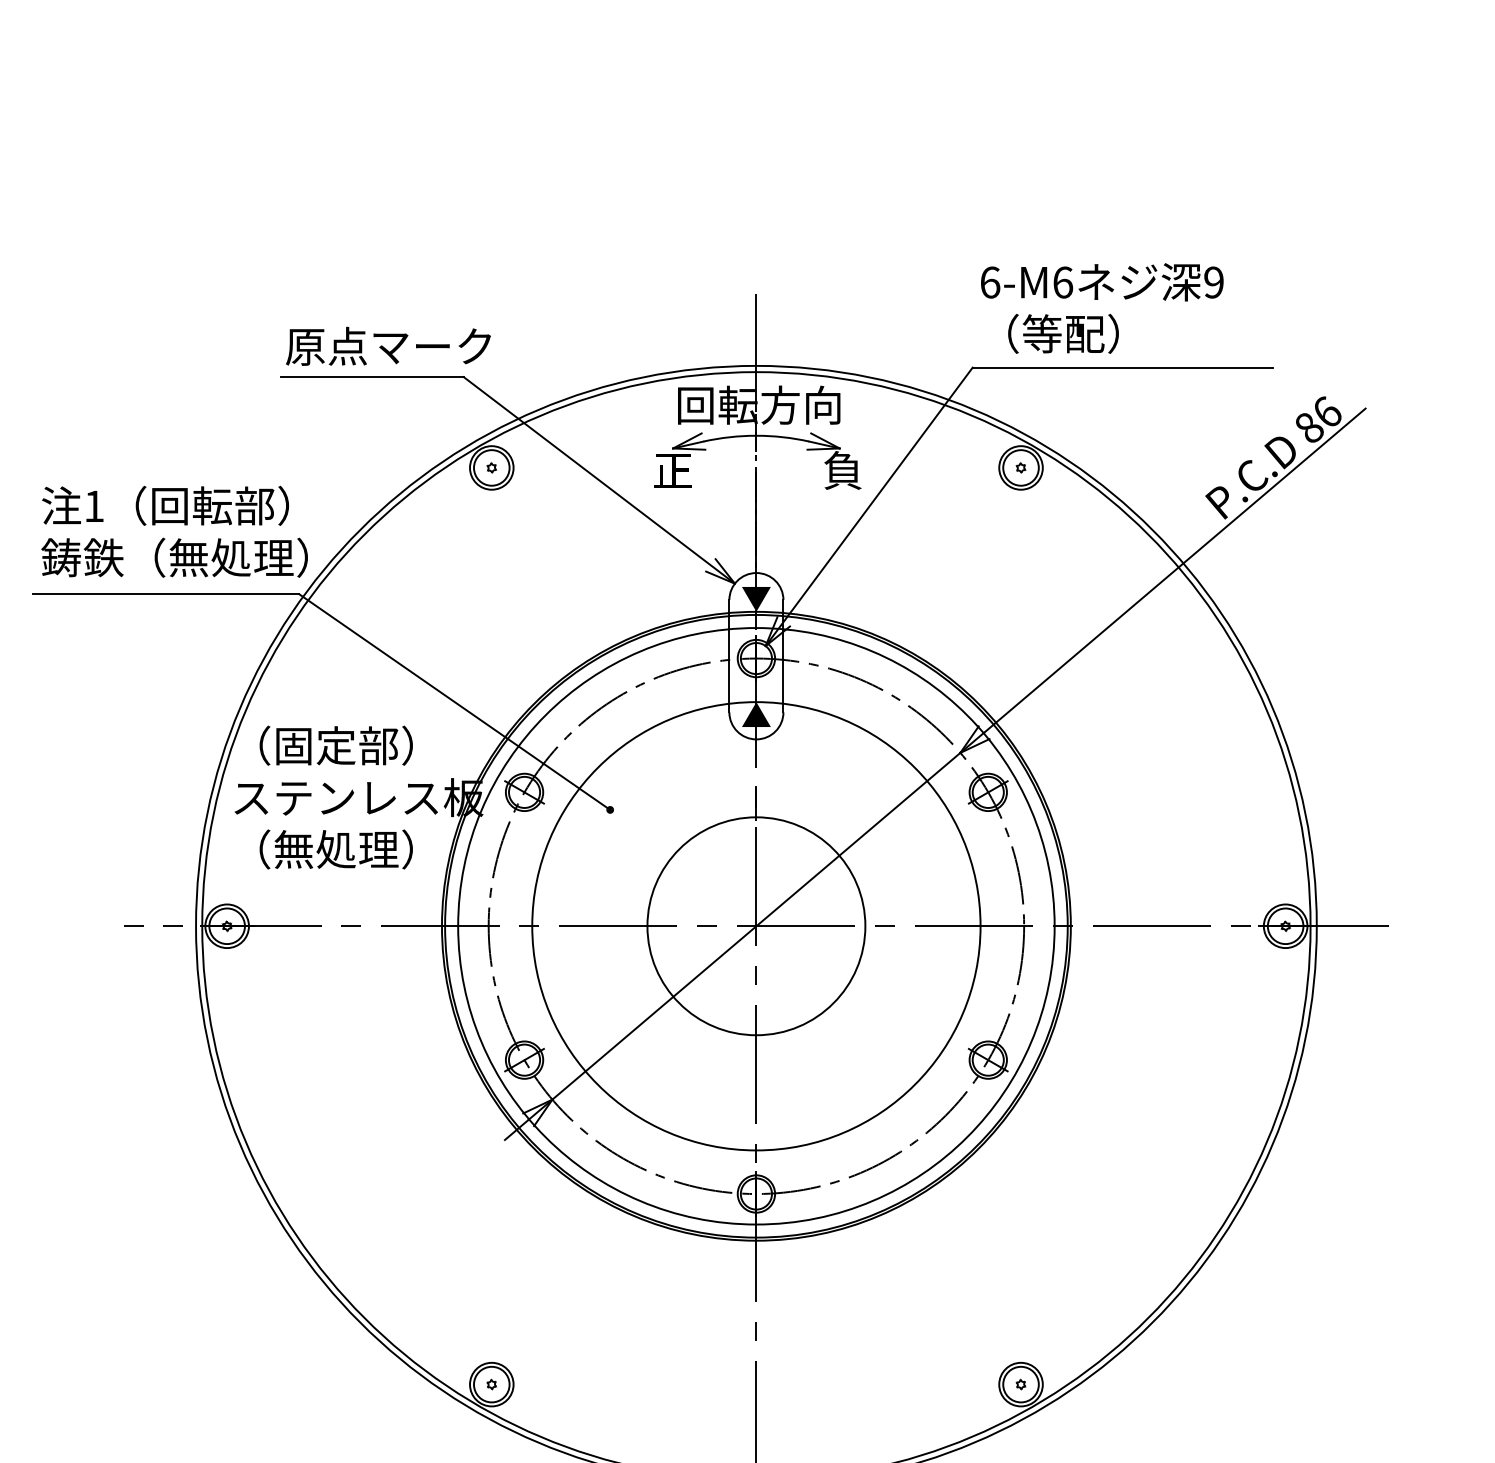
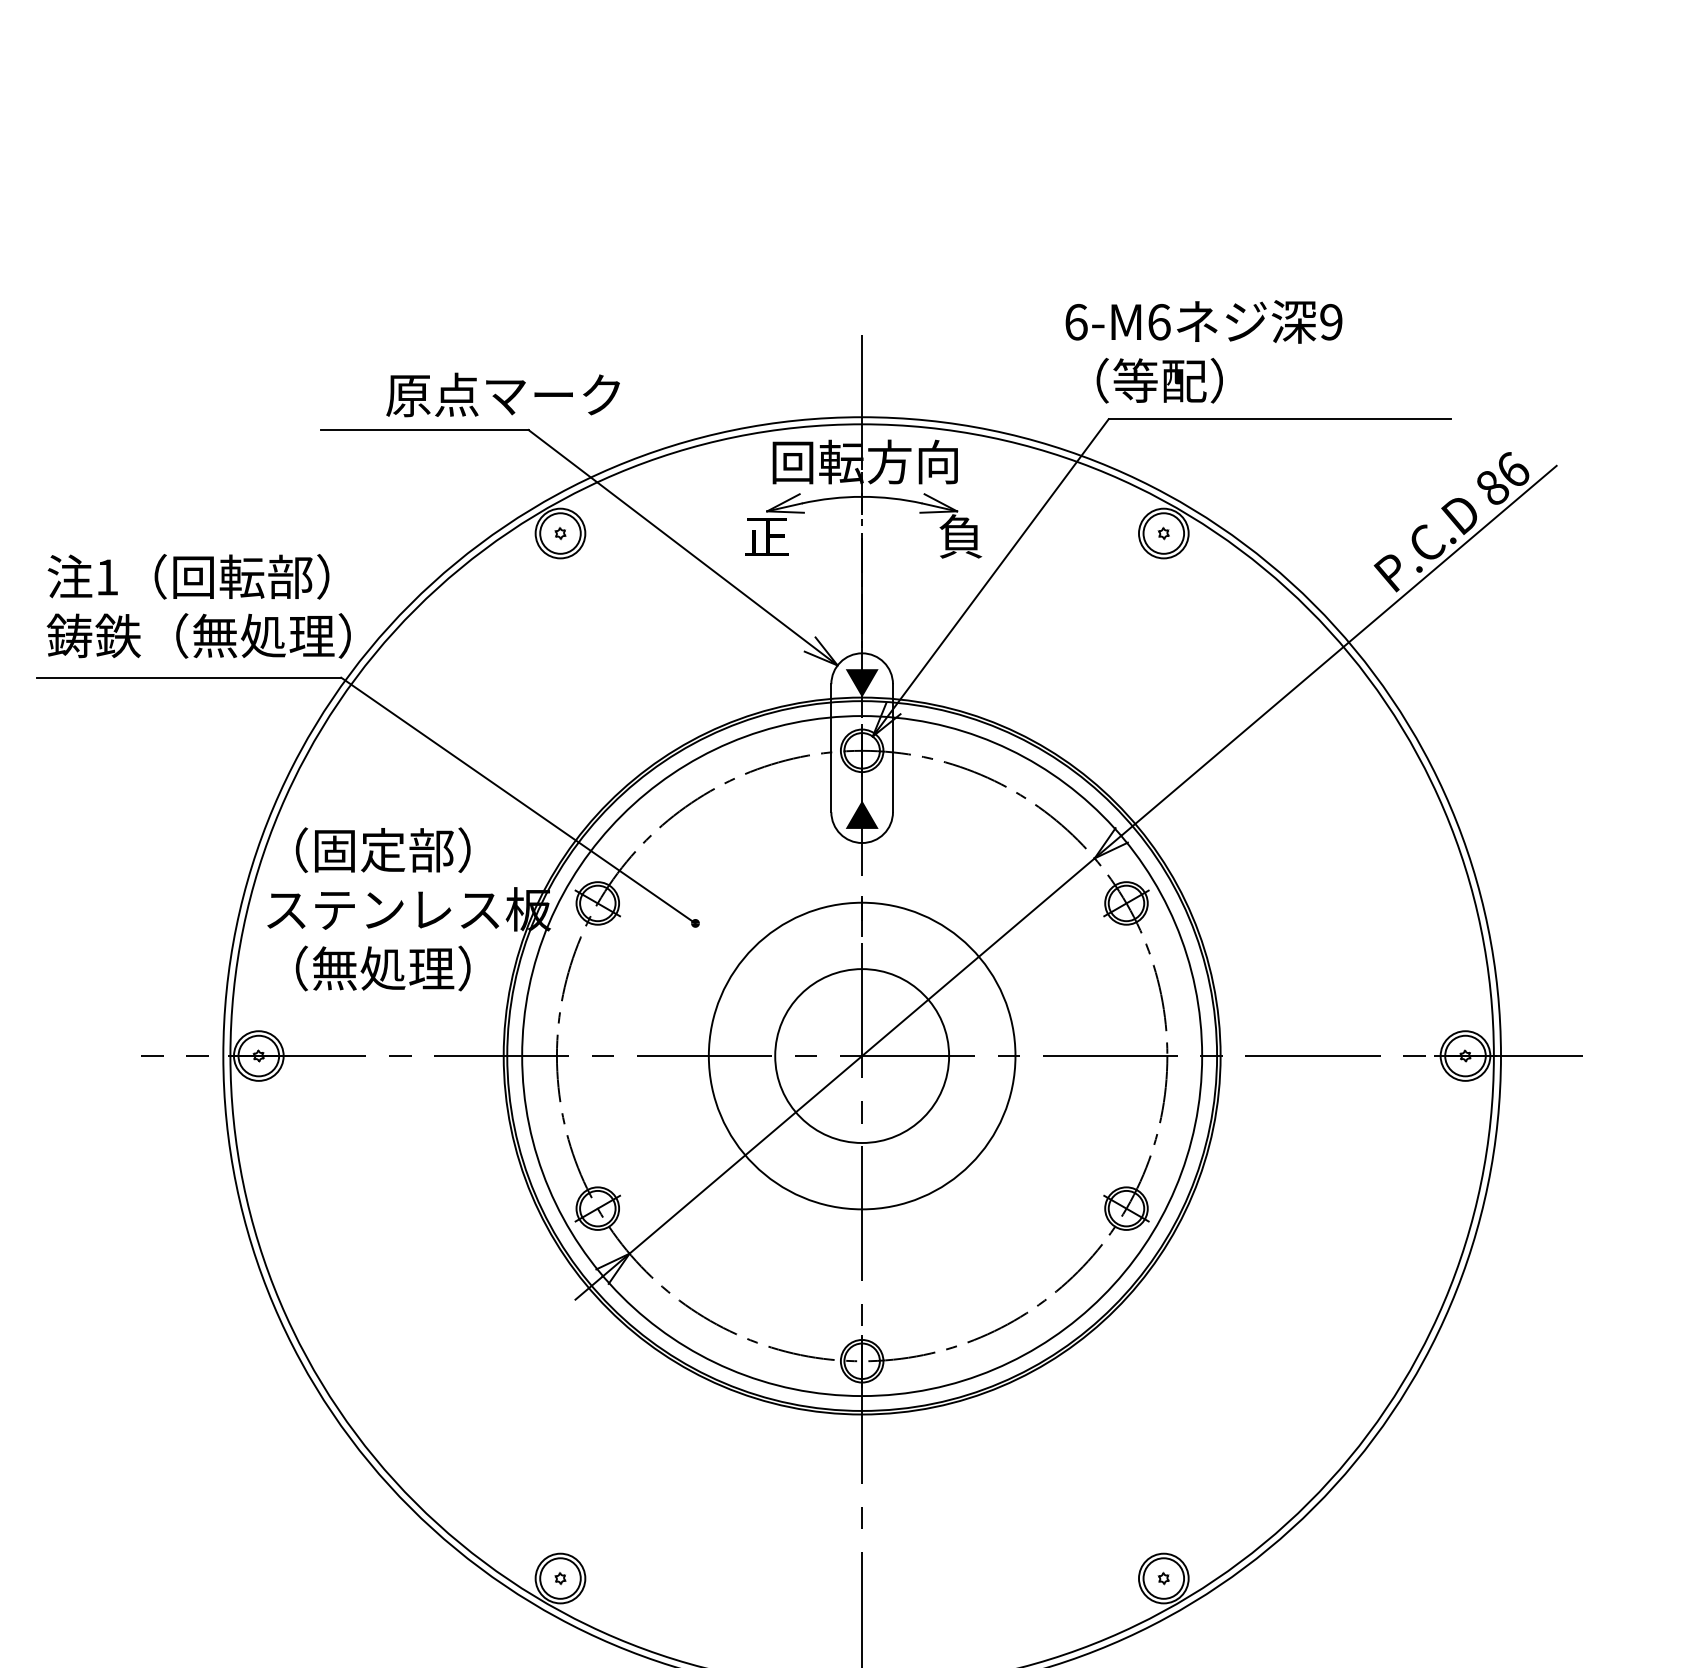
text: (1102, 308) -> (1204, 351), moved
text: (388, 345) -> (503, 393), moved
circle: (756, 926) -> (862, 1056), size x0.6
circle: (756, 926) -> (862, 1056), size x0.7

